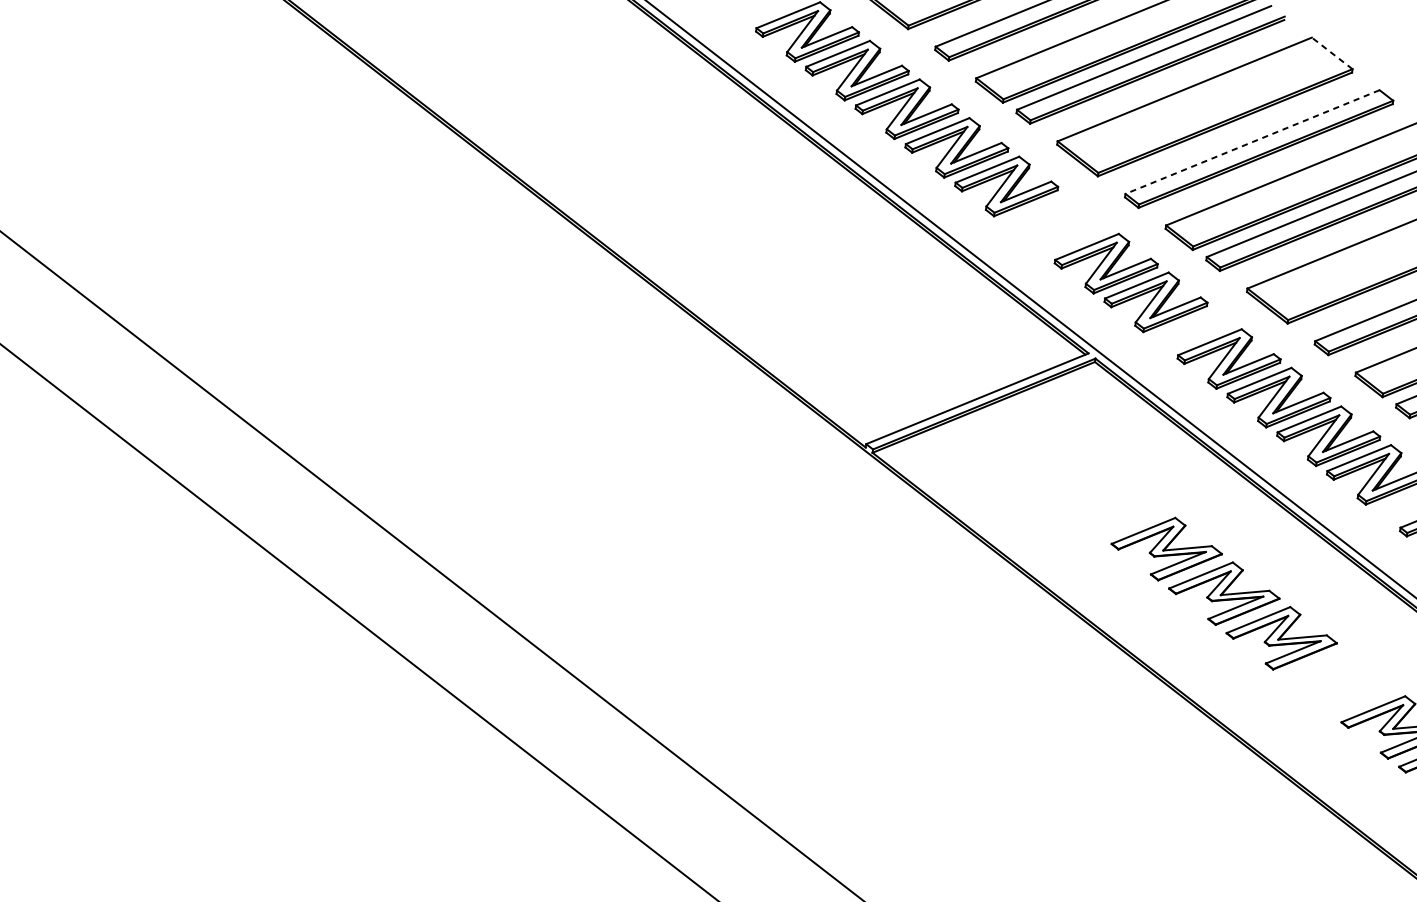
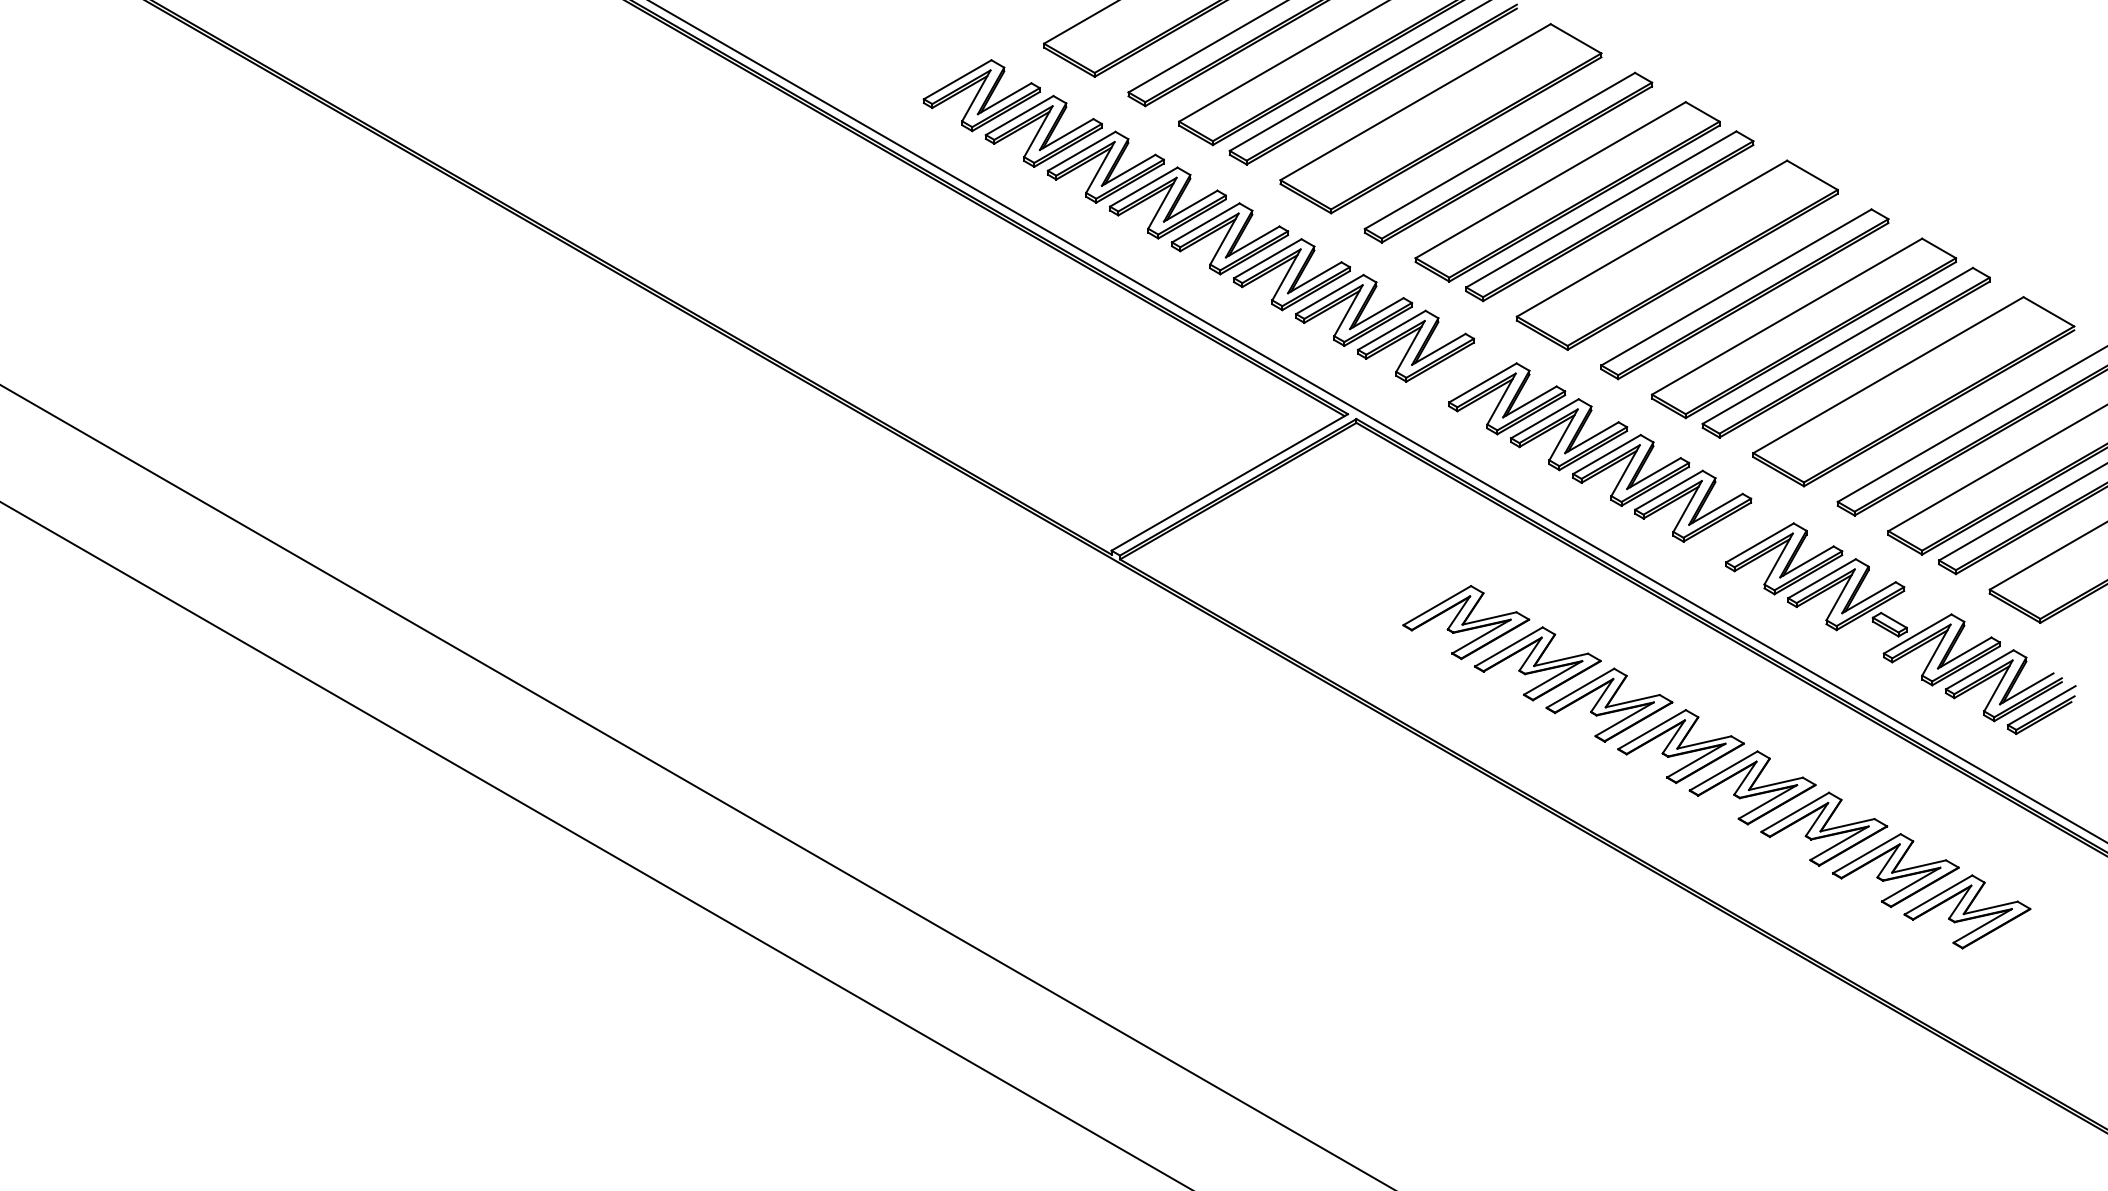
line: (1331, 53) -> (1575, 38), dashed -> solid
line: (1253, 141) -> (1500, 150), dashed -> solid
part: (1056, 224) -> (1291, 274), added
part: (1338, 682) -> (1680, 746), added

